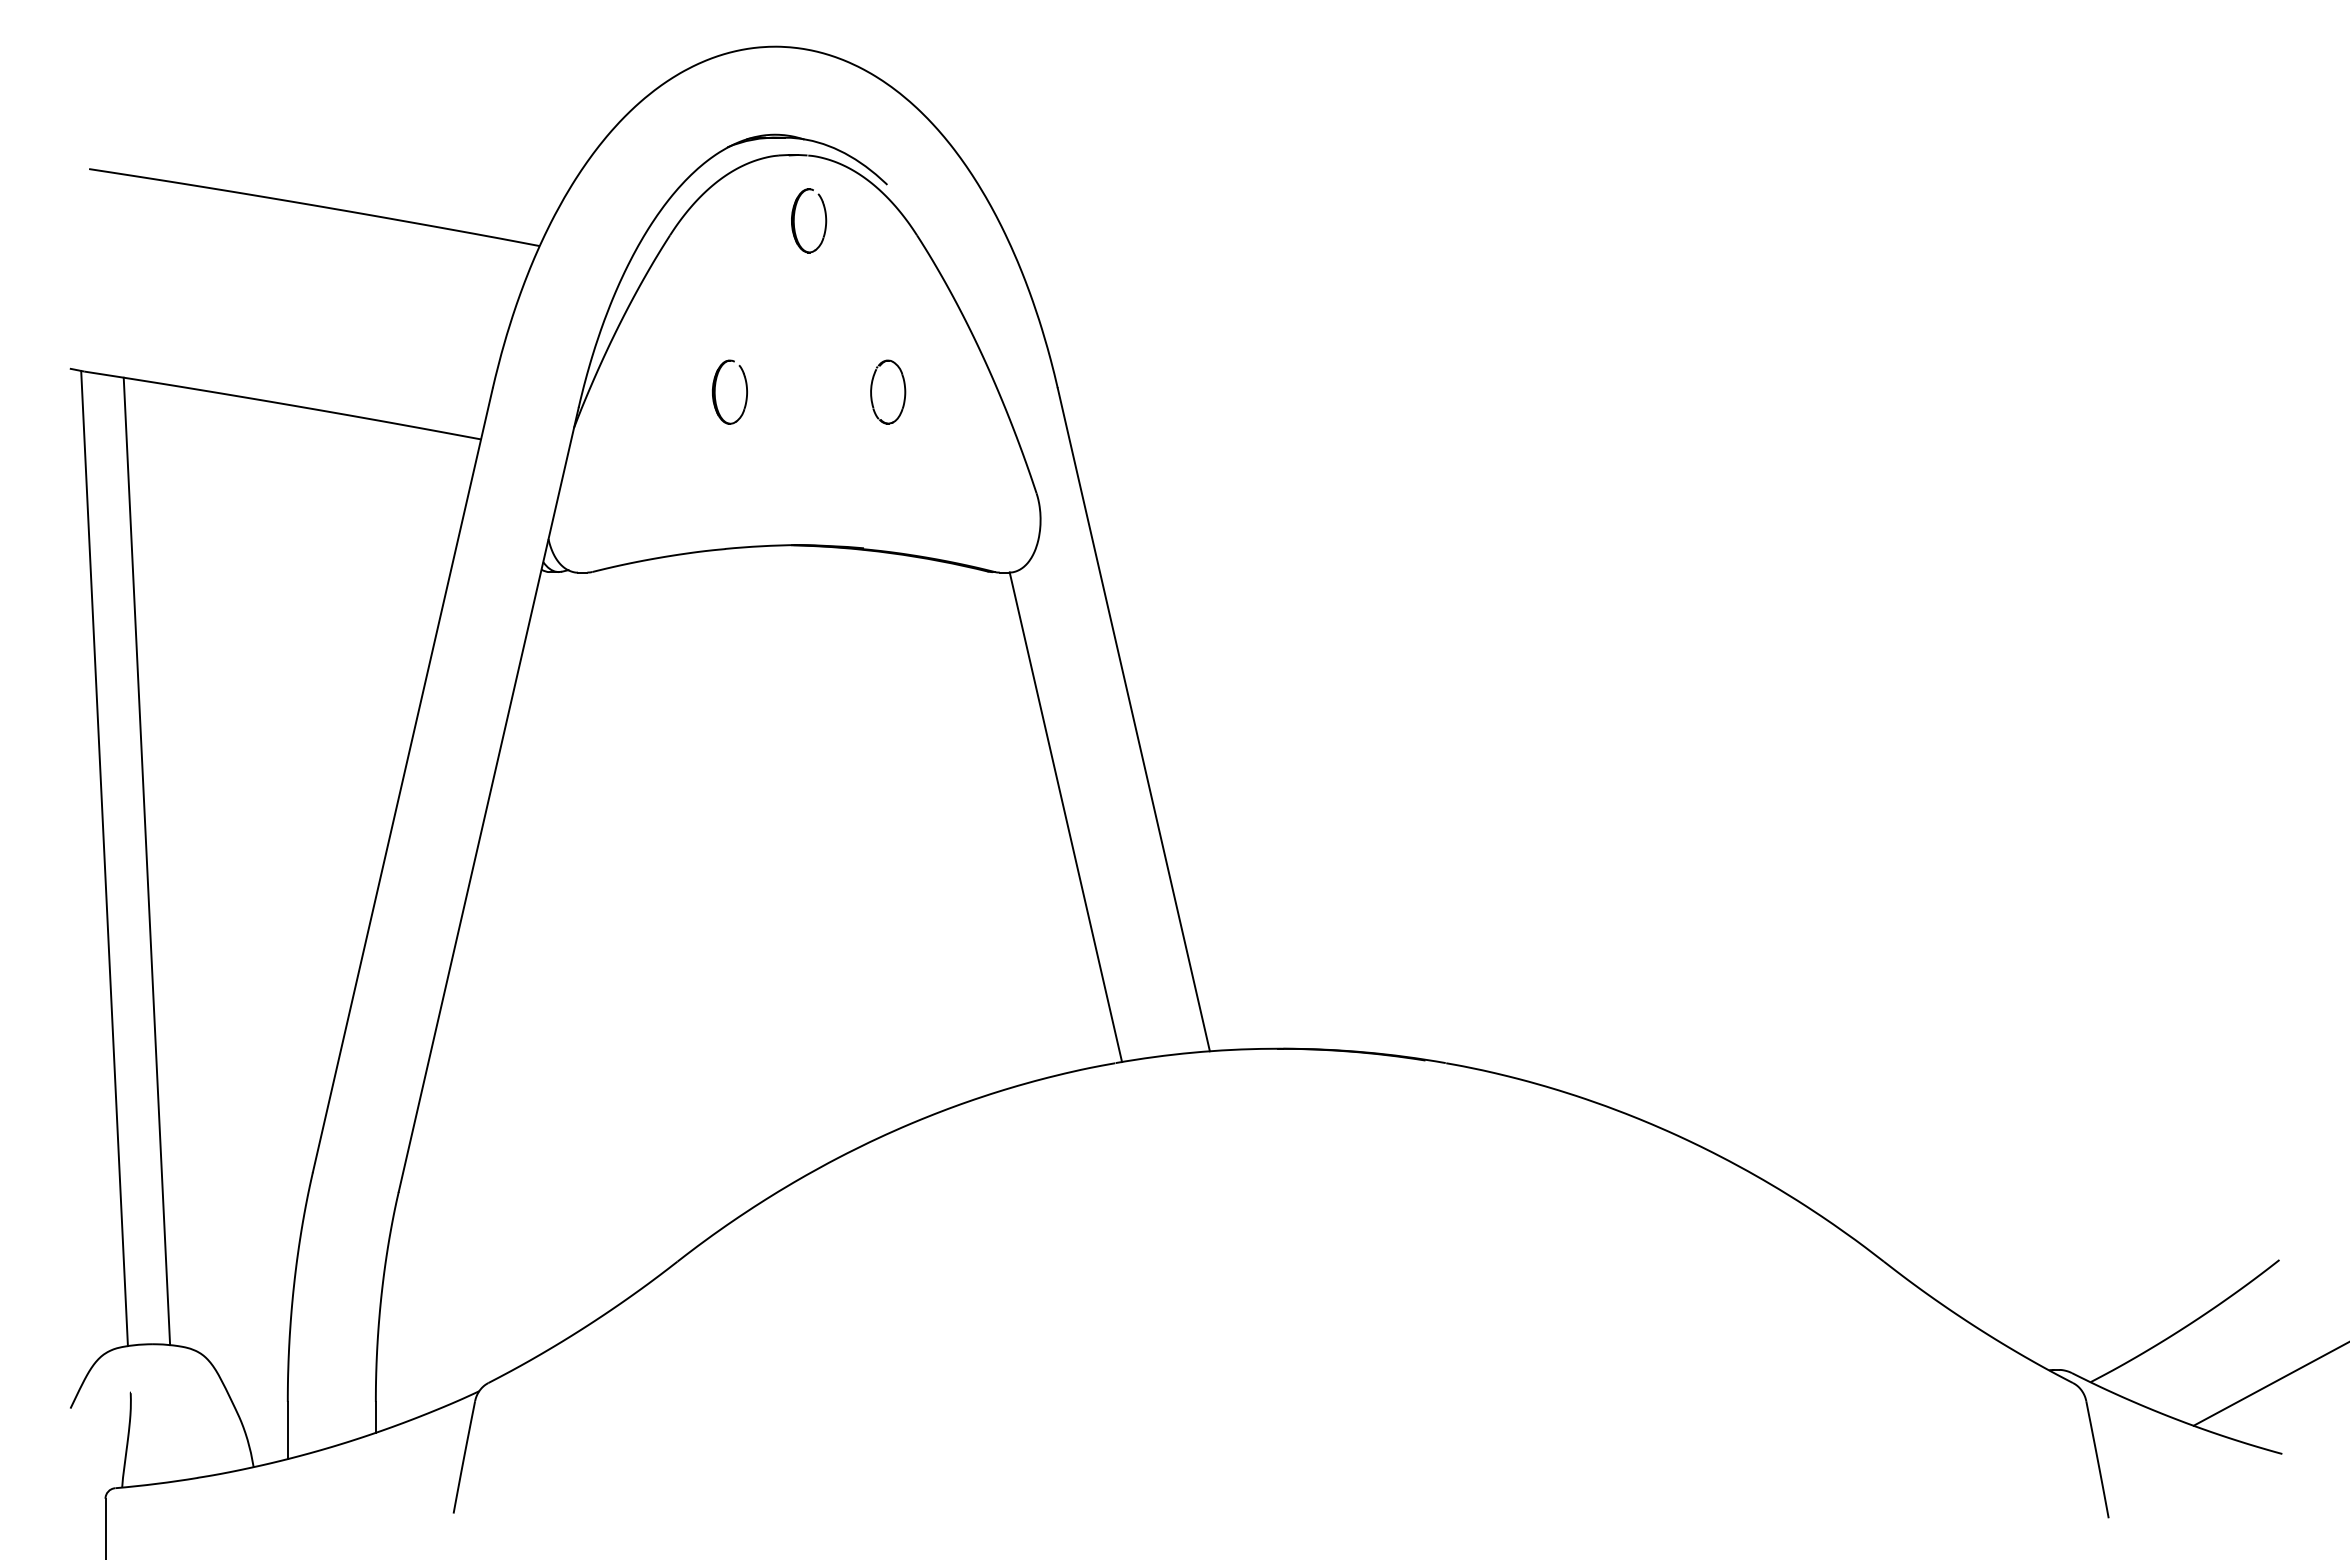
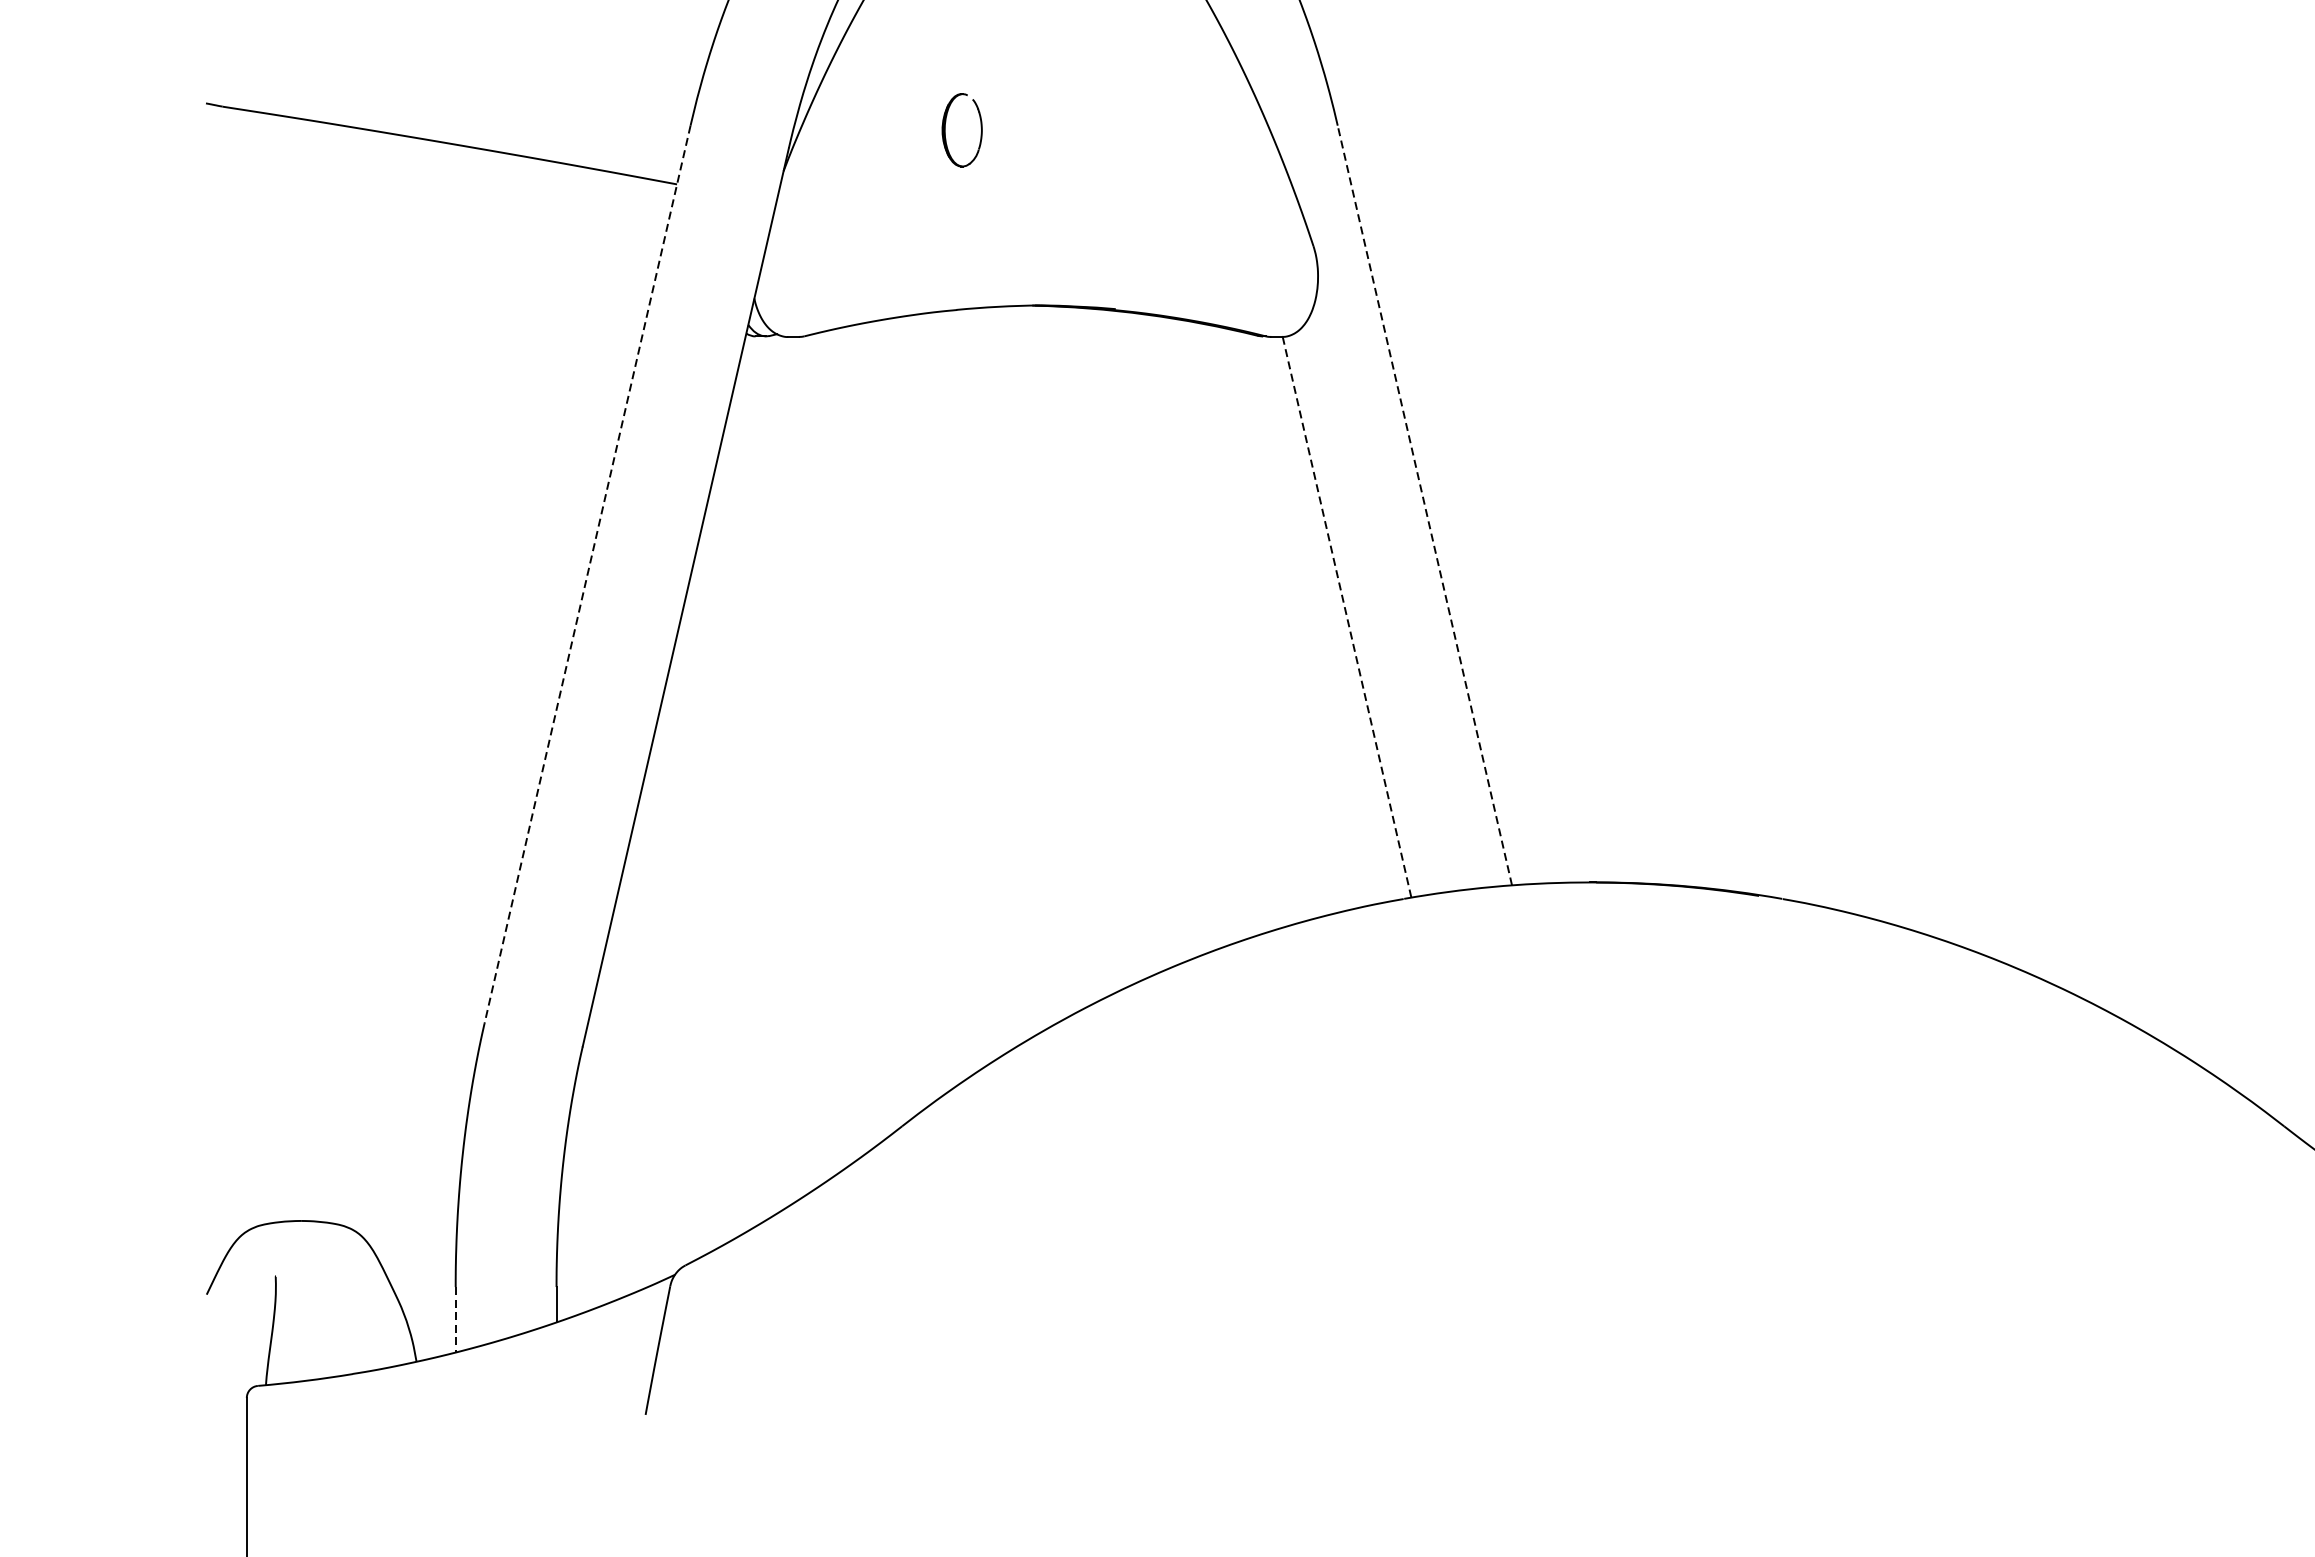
part: (888, 391) -> (1143, 129), removed
line: (1133, 719) -> (1424, 505), solid -> dashed
line: (402, 780) -> (587, 575), solid -> dashed
line: (1066, 817) -> (1347, 617), solid -> dashed
line: (104, 858) -> (245, 664), removed
line: (146, 861) -> (293, 667), removed
line: (287, 1430) -> (455, 1319), solid -> dashed

